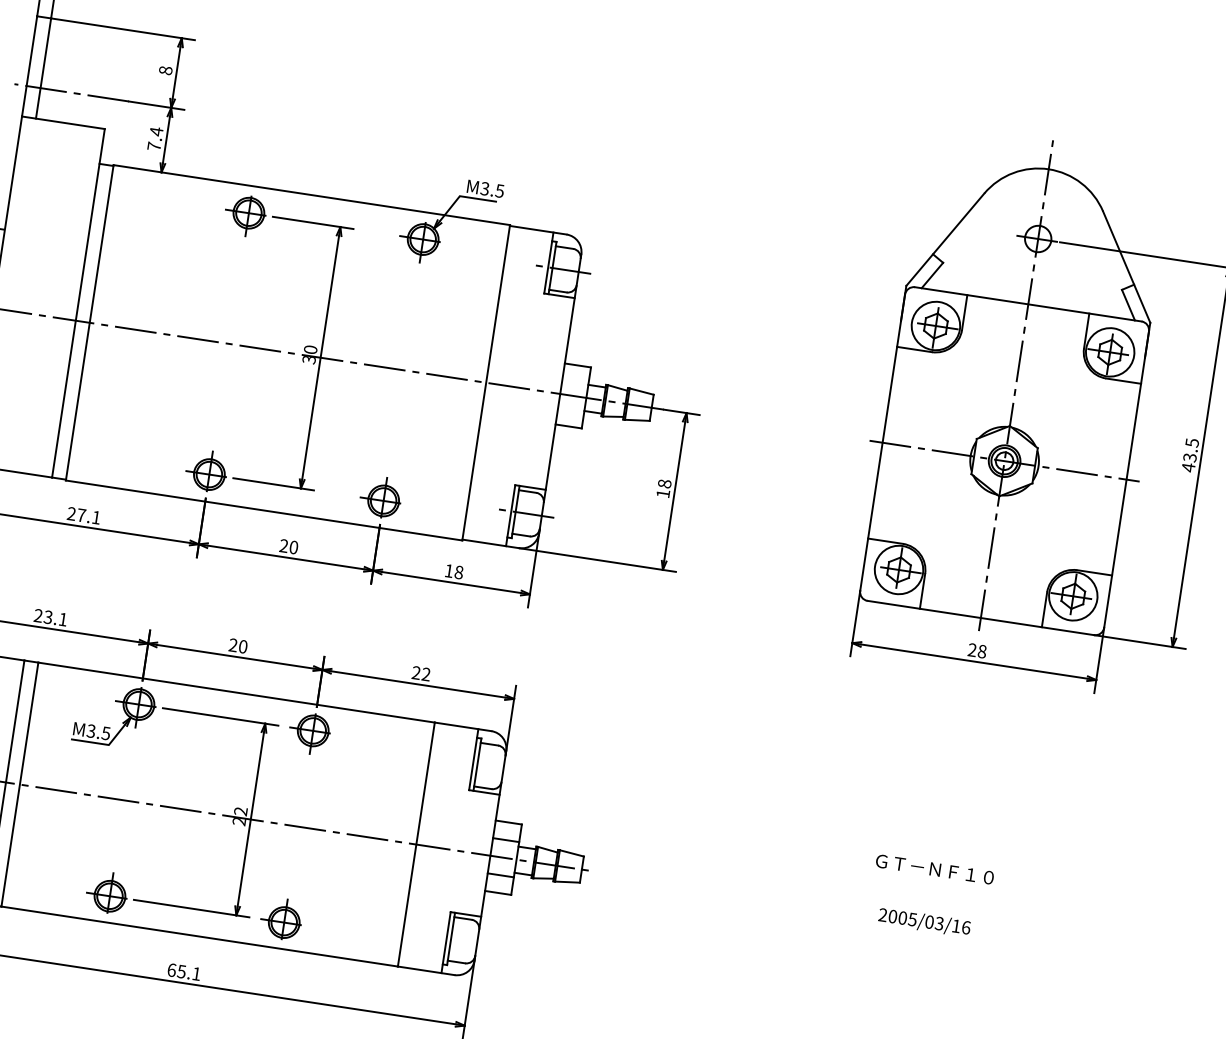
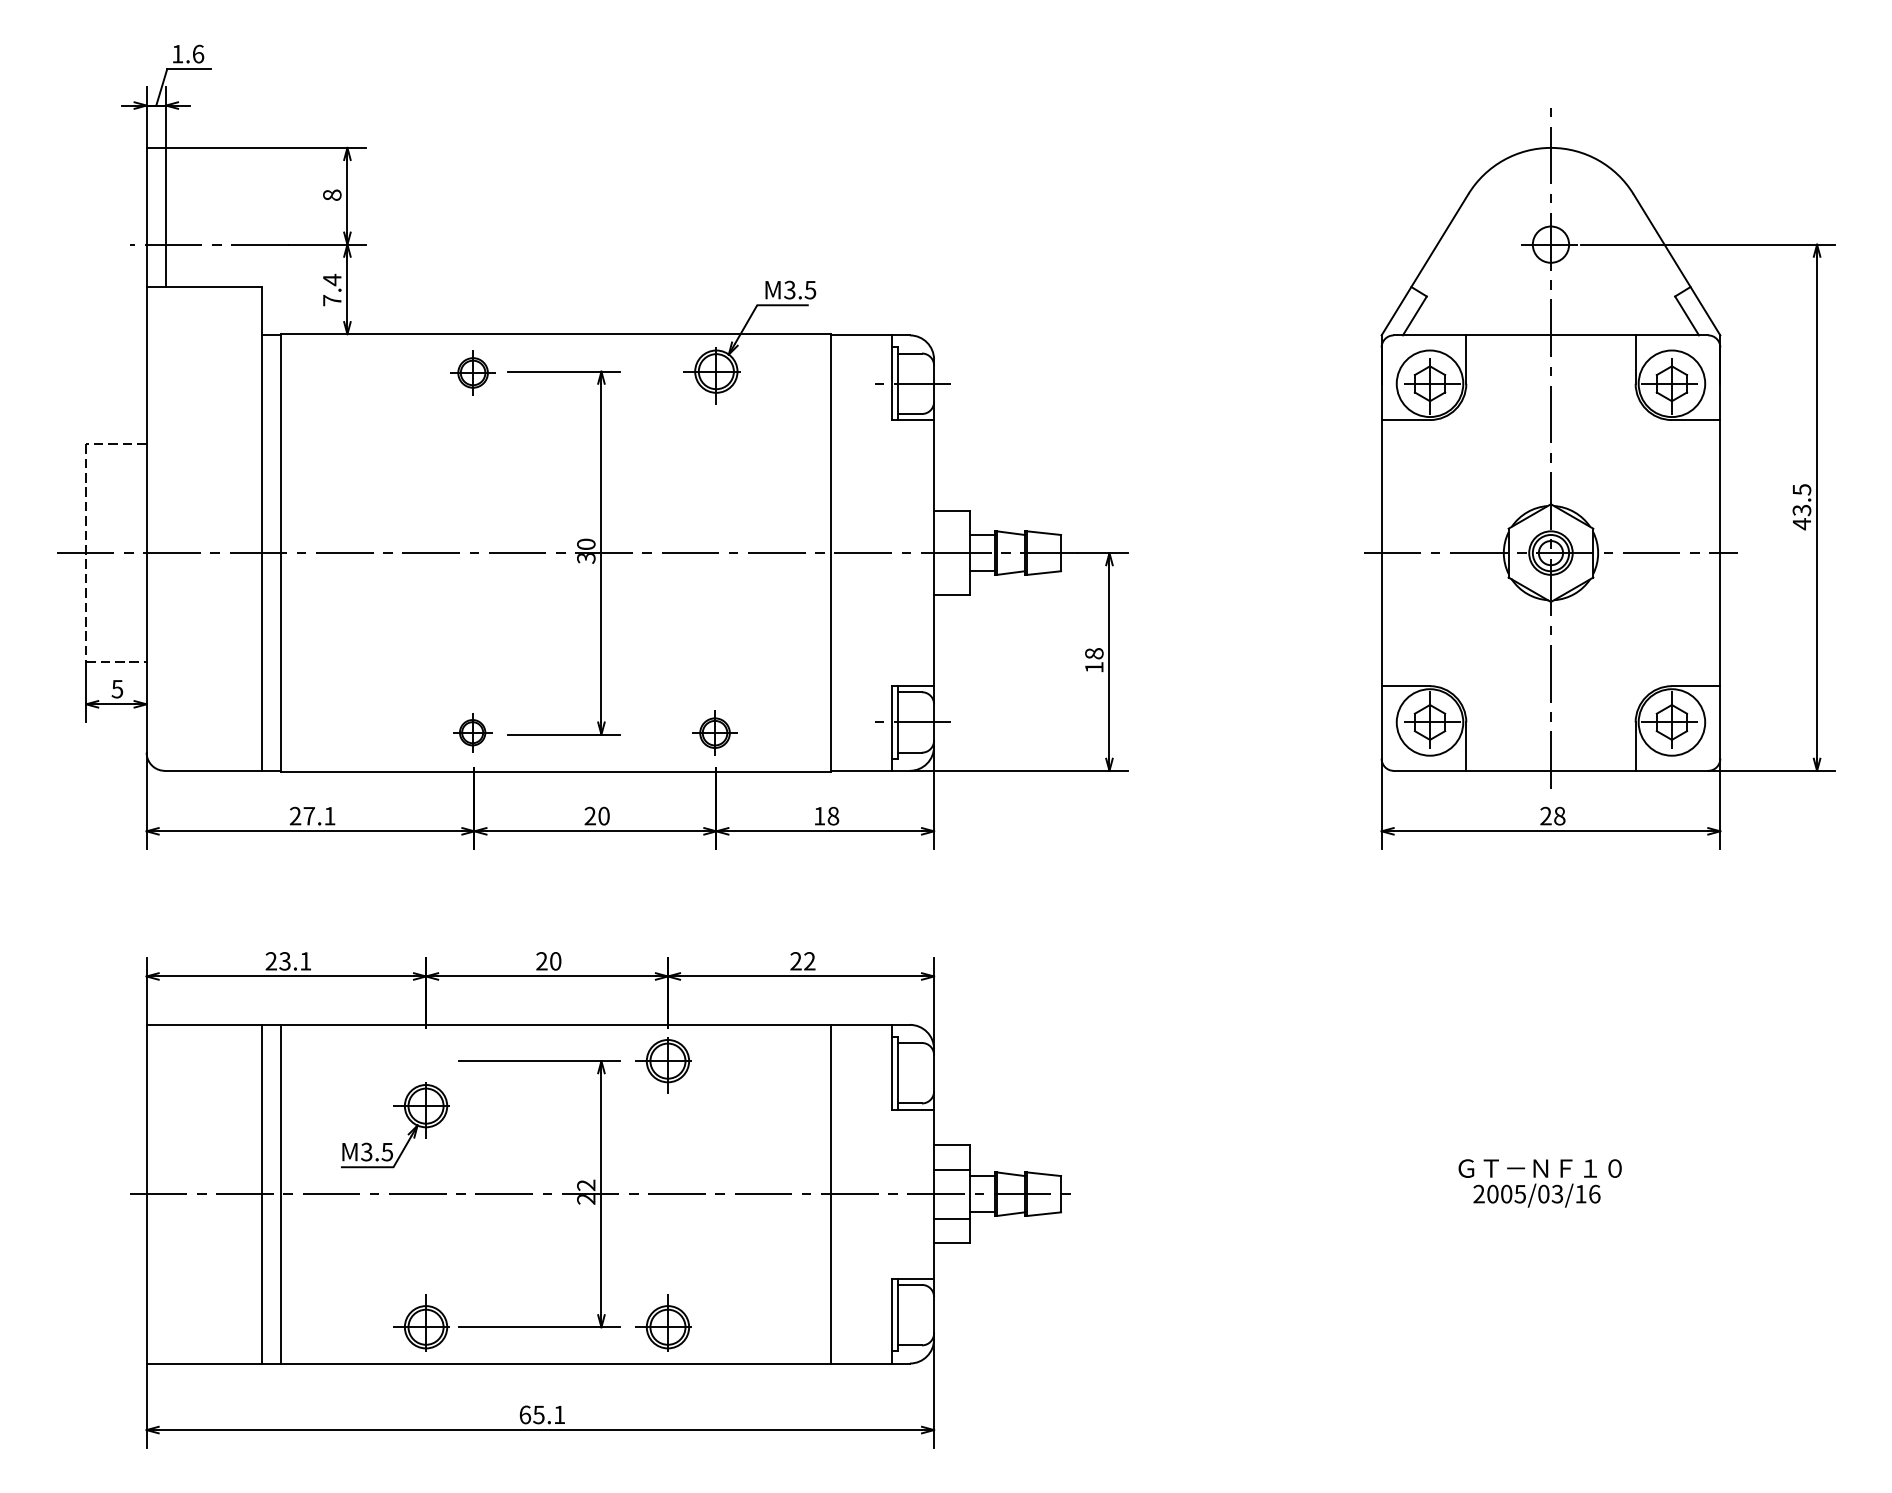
part: (244, 215) -> (469, 375), size x0.7
part: (206, 470) -> (469, 729), size x0.6
part: (380, 496) -> (711, 729), size x0.7
part: (124, 711) -> (407, 1118), moved
text: (934, 869) -> (1539, 1168), moved

